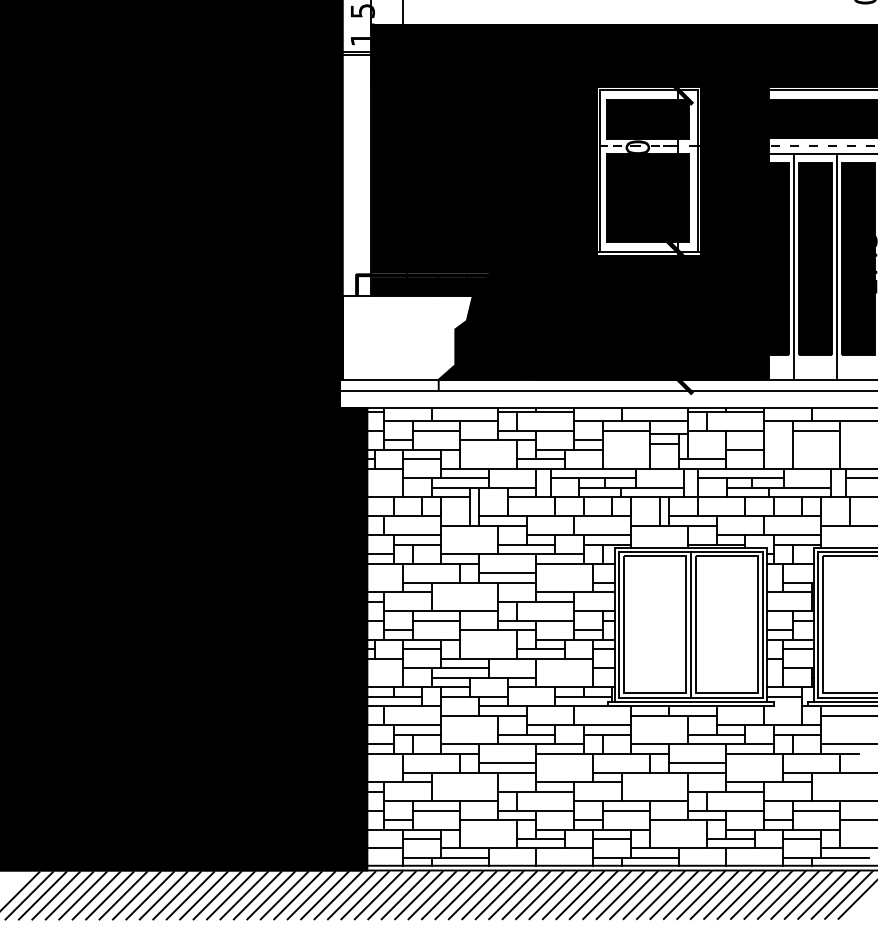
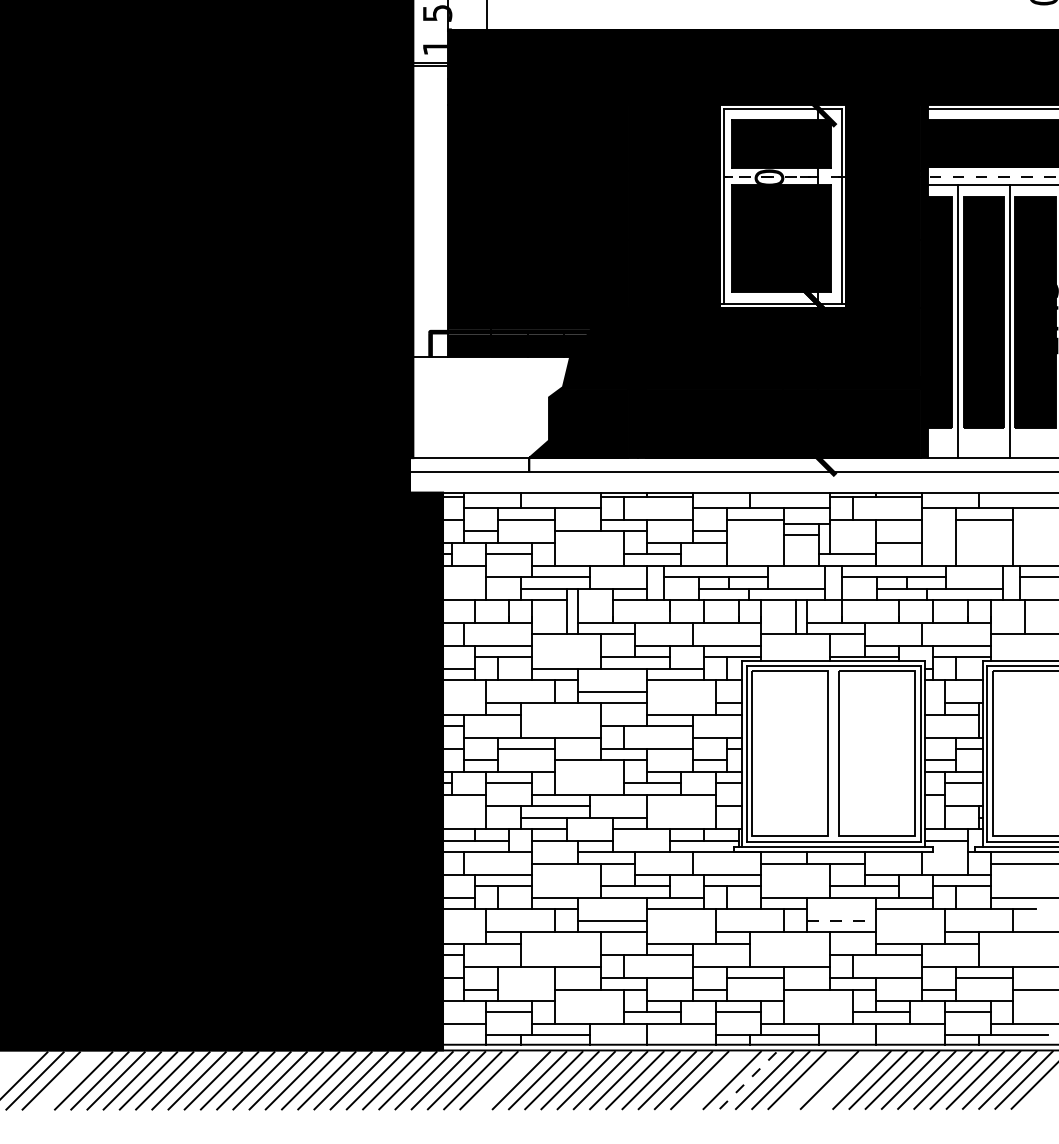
line: (691, 624) -> (834, 753), removed
line: (698, 763) -> (842, 921), solid -> dashed
line: (436, 810) -> (526, 978), removed
line: (55, 895) -> (66, 1080), removed
line: (418, 895) -> (504, 1080), removed
line: (593, 895) -> (715, 1080), removed
line: (620, 895) -> (748, 1080), solid -> dashed
line: (673, 895) -> (812, 1080), removed
line: (700, 895) -> (845, 1080), removed

